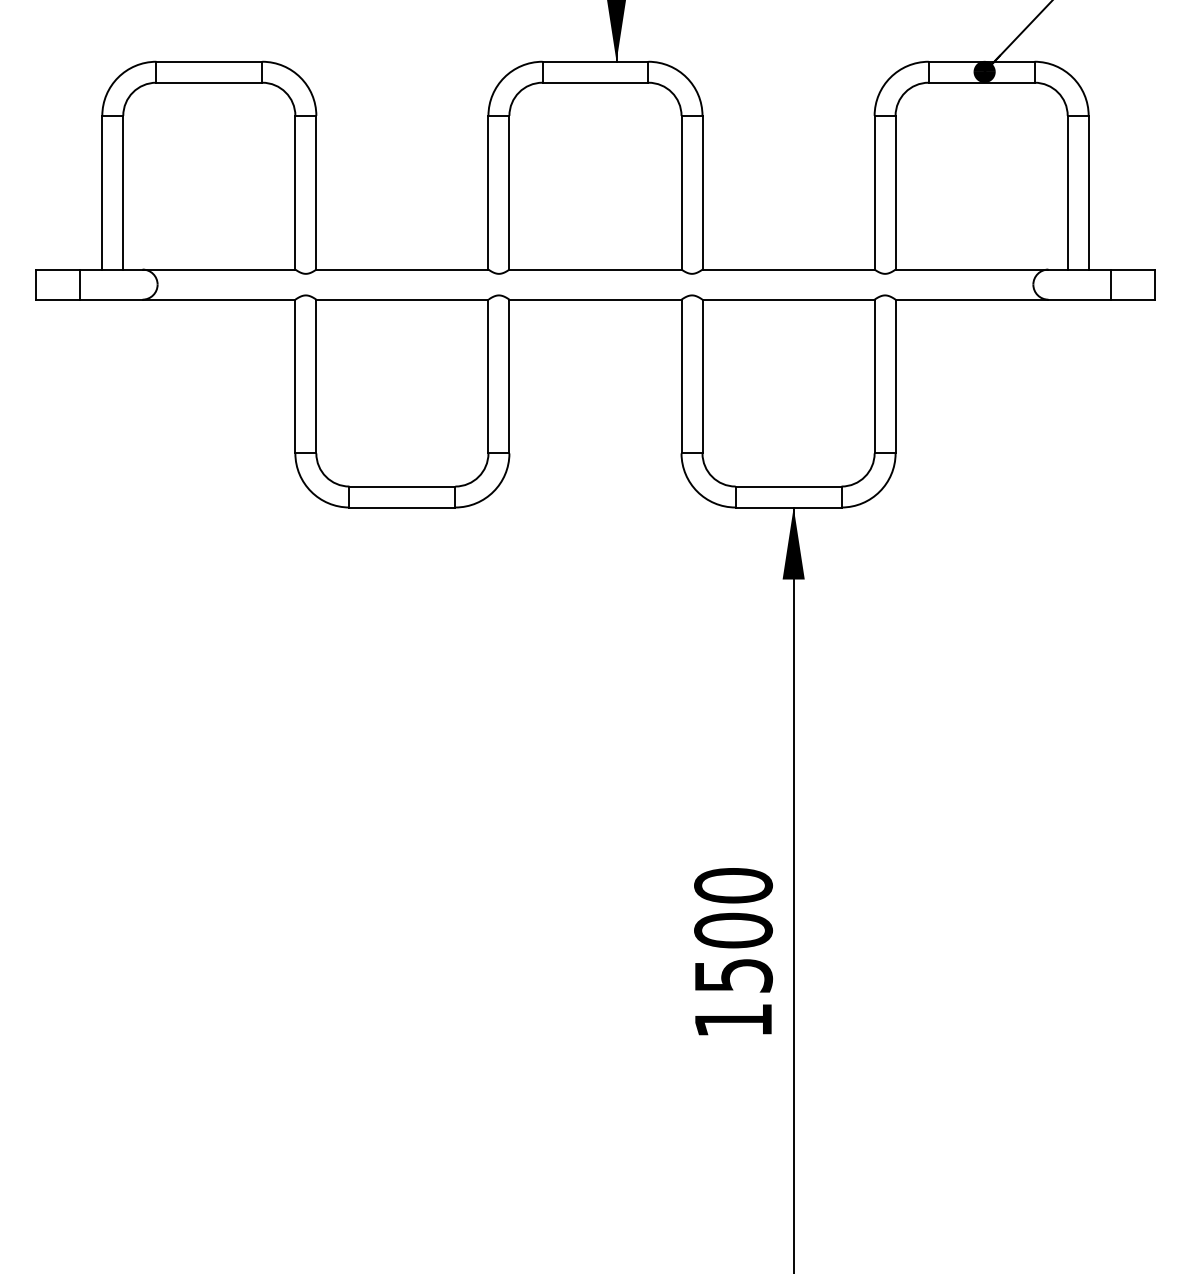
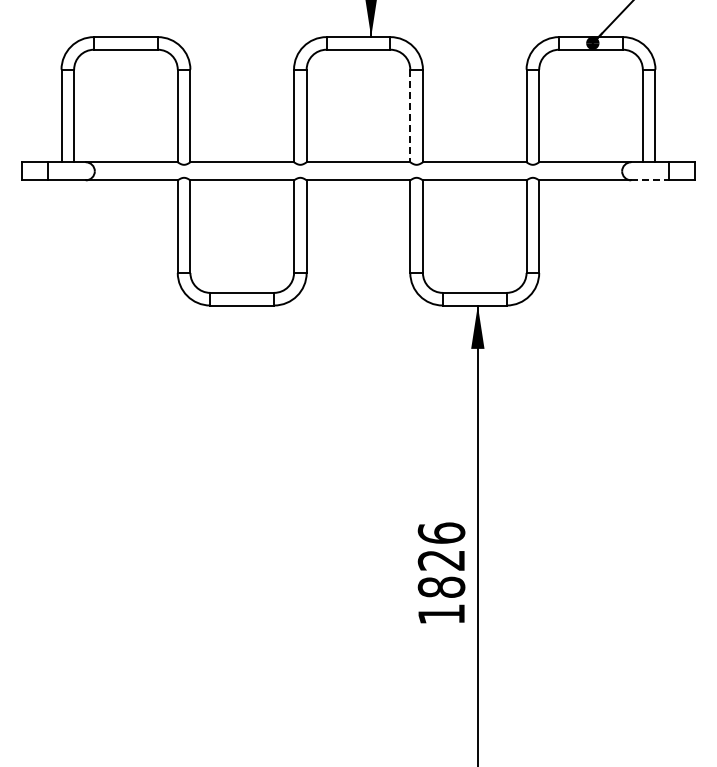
line: (681, 193) -> (410, 116), solid -> dashed
line: (1080, 299) -> (650, 180), solid -> dashed
text: (733, 929) -> (441, 559), 1500 -> 1826

